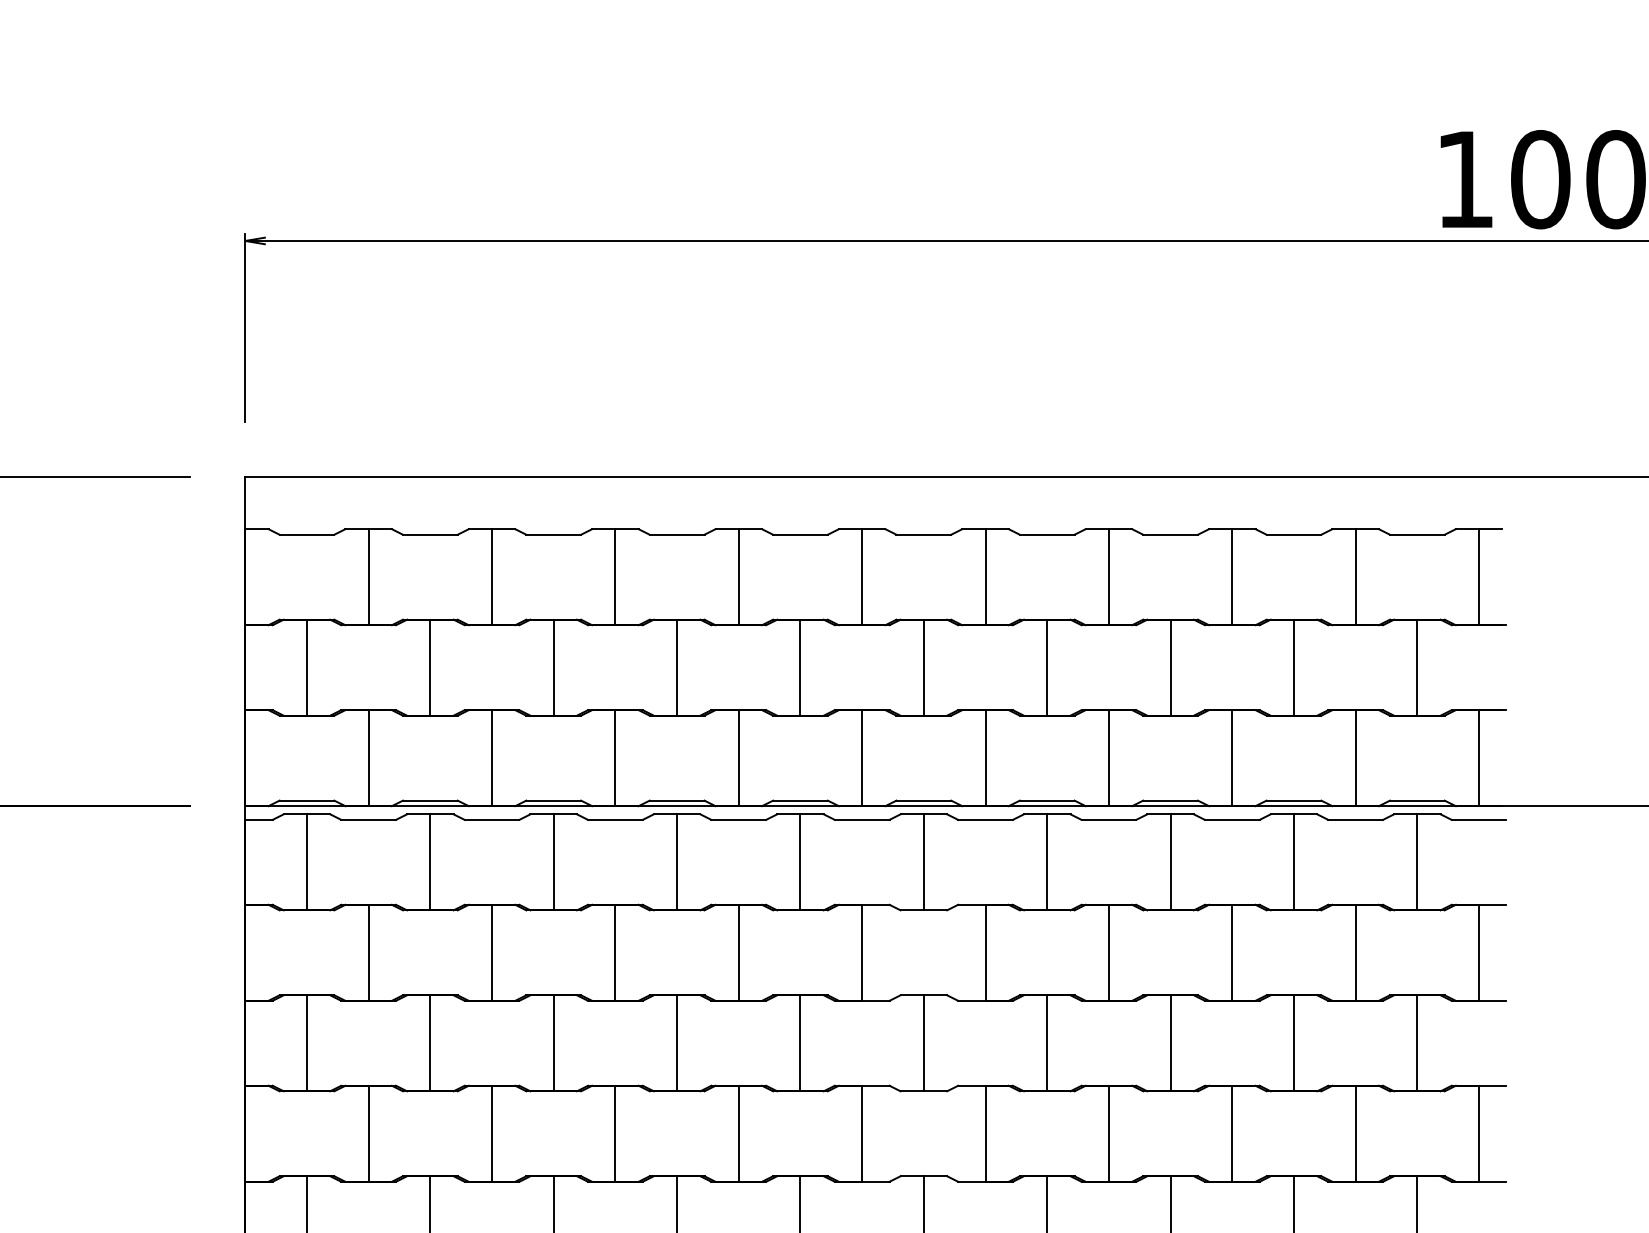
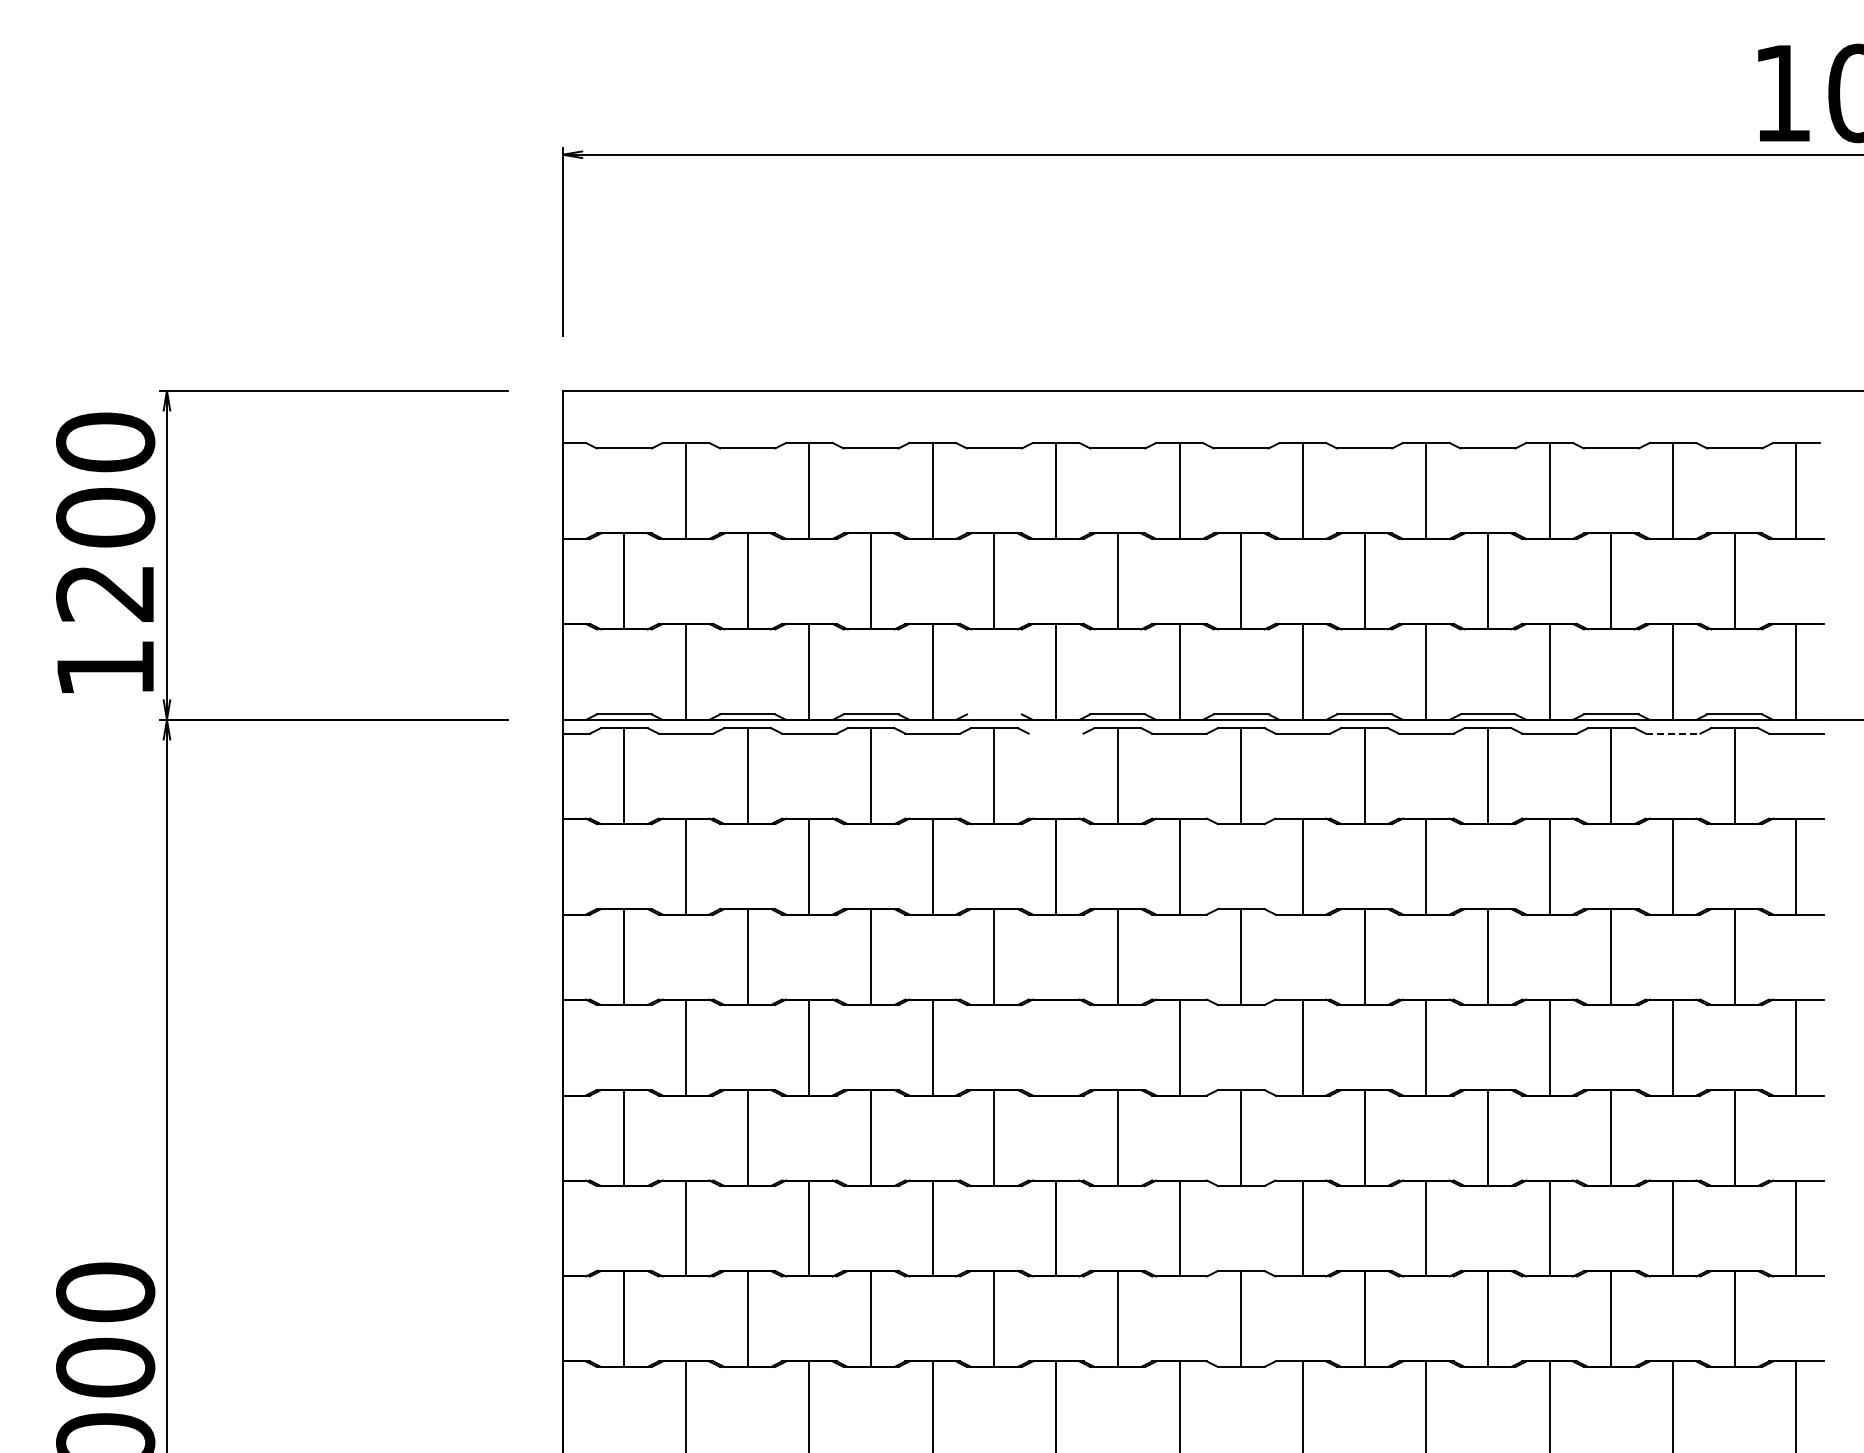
line: (677, 800) -> (994, 714), removed
line: (738, 819) -> (1055, 733), removed
line: (1356, 819) -> (1673, 733), solid -> dashed
line: (739, 1133) -> (1056, 1047), removed

